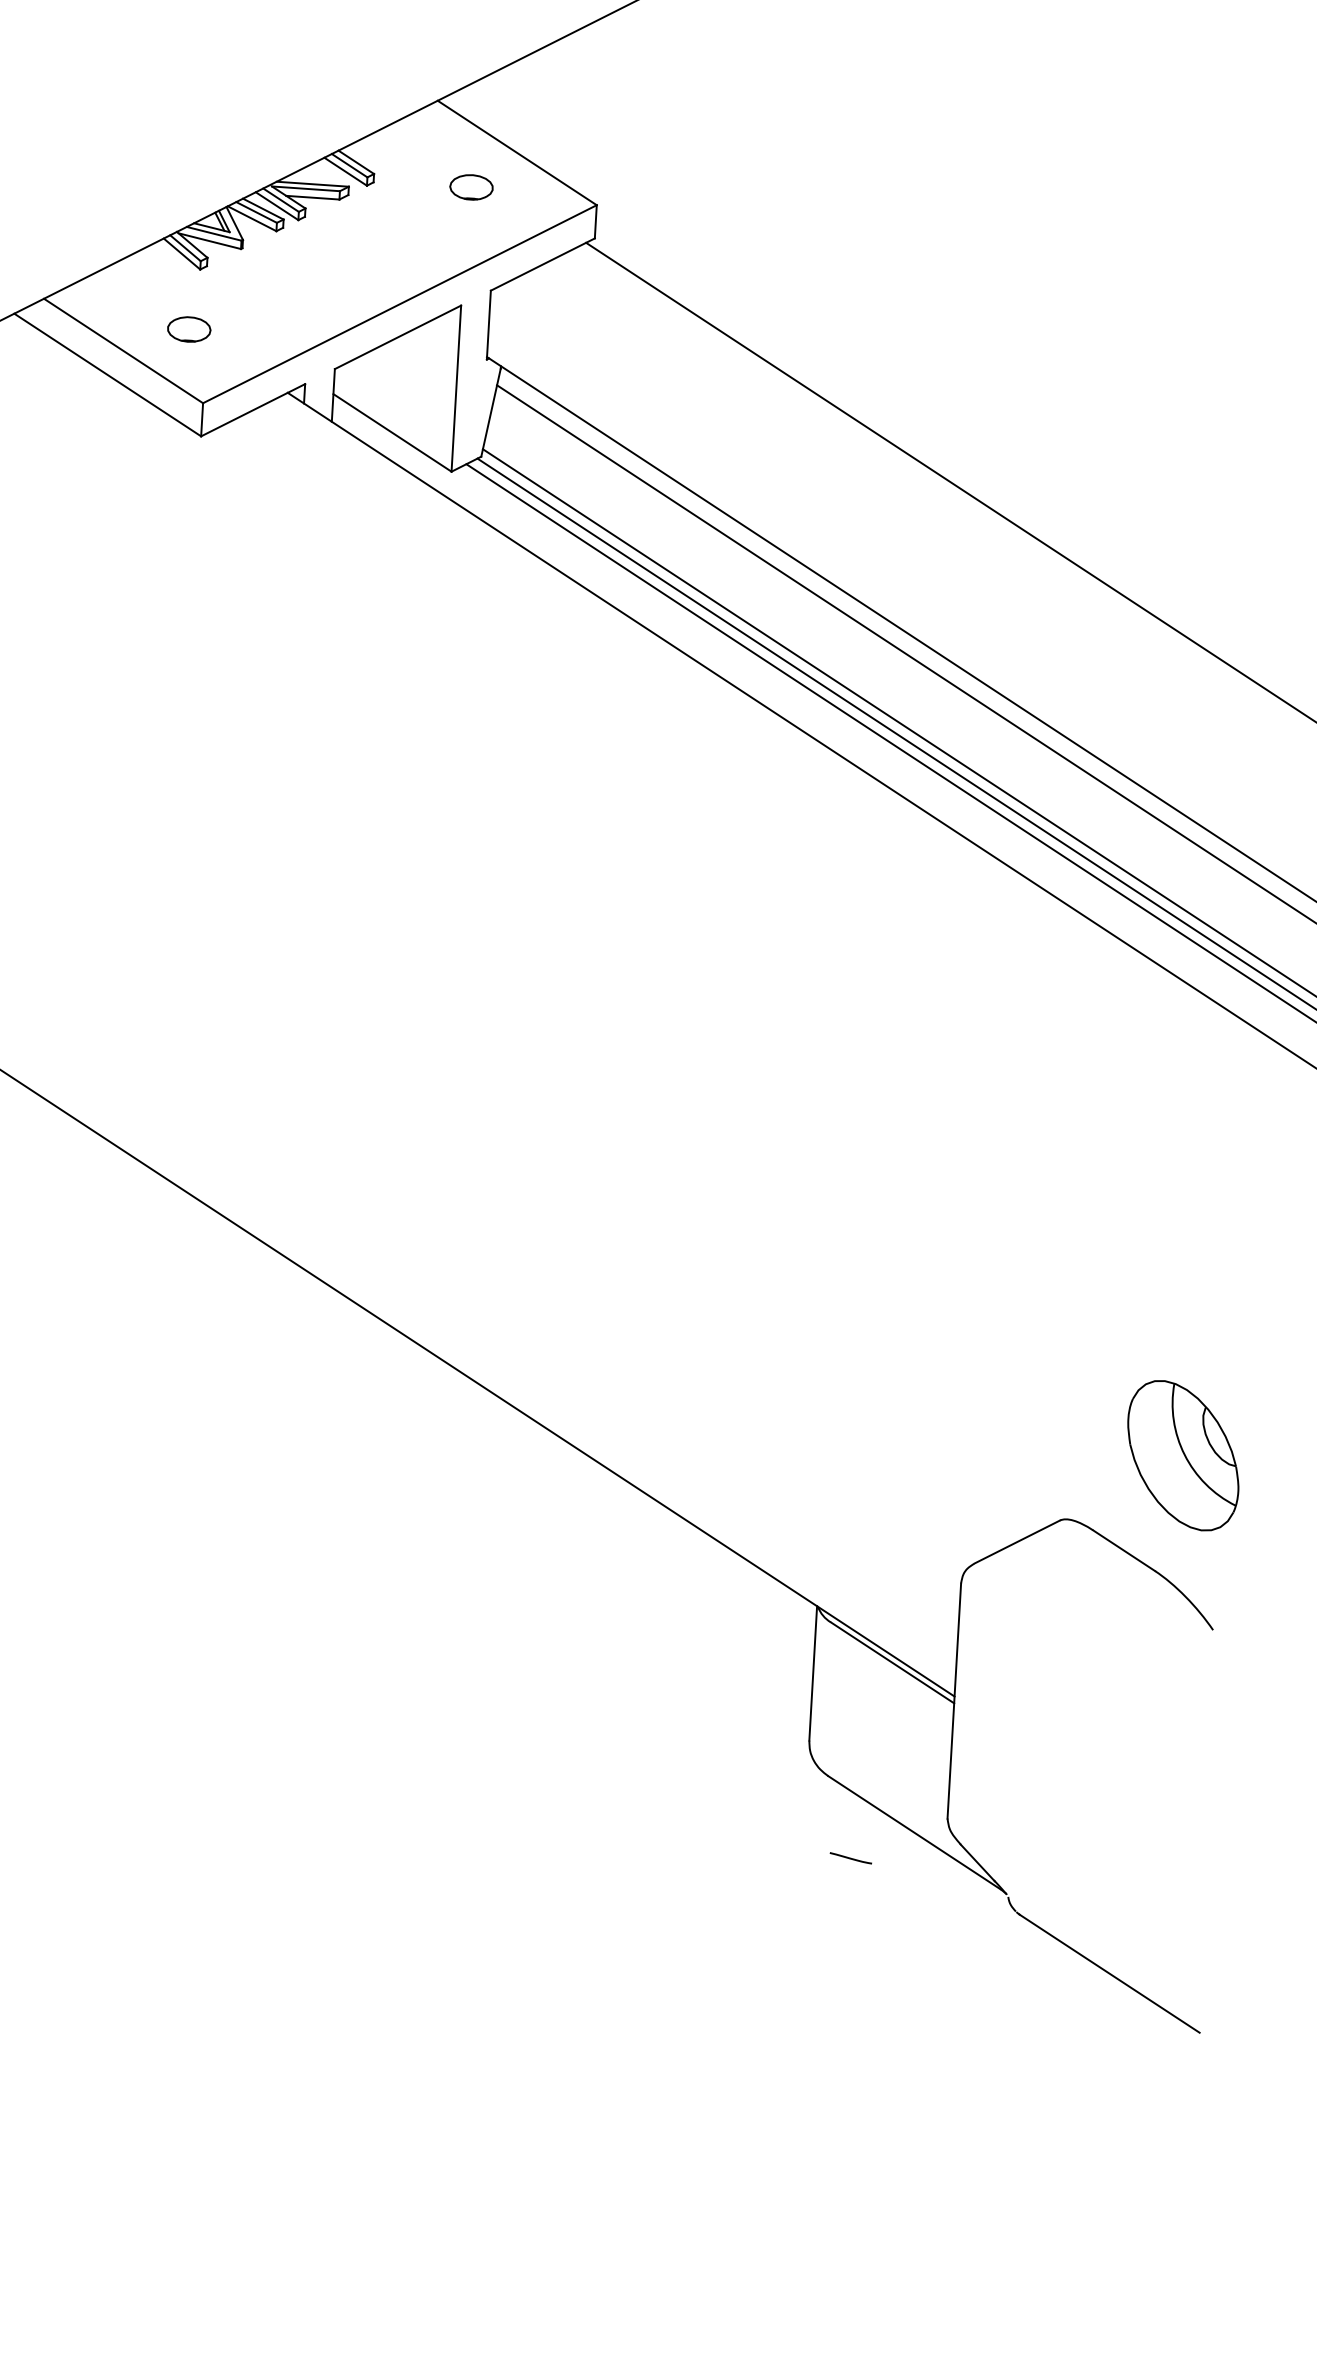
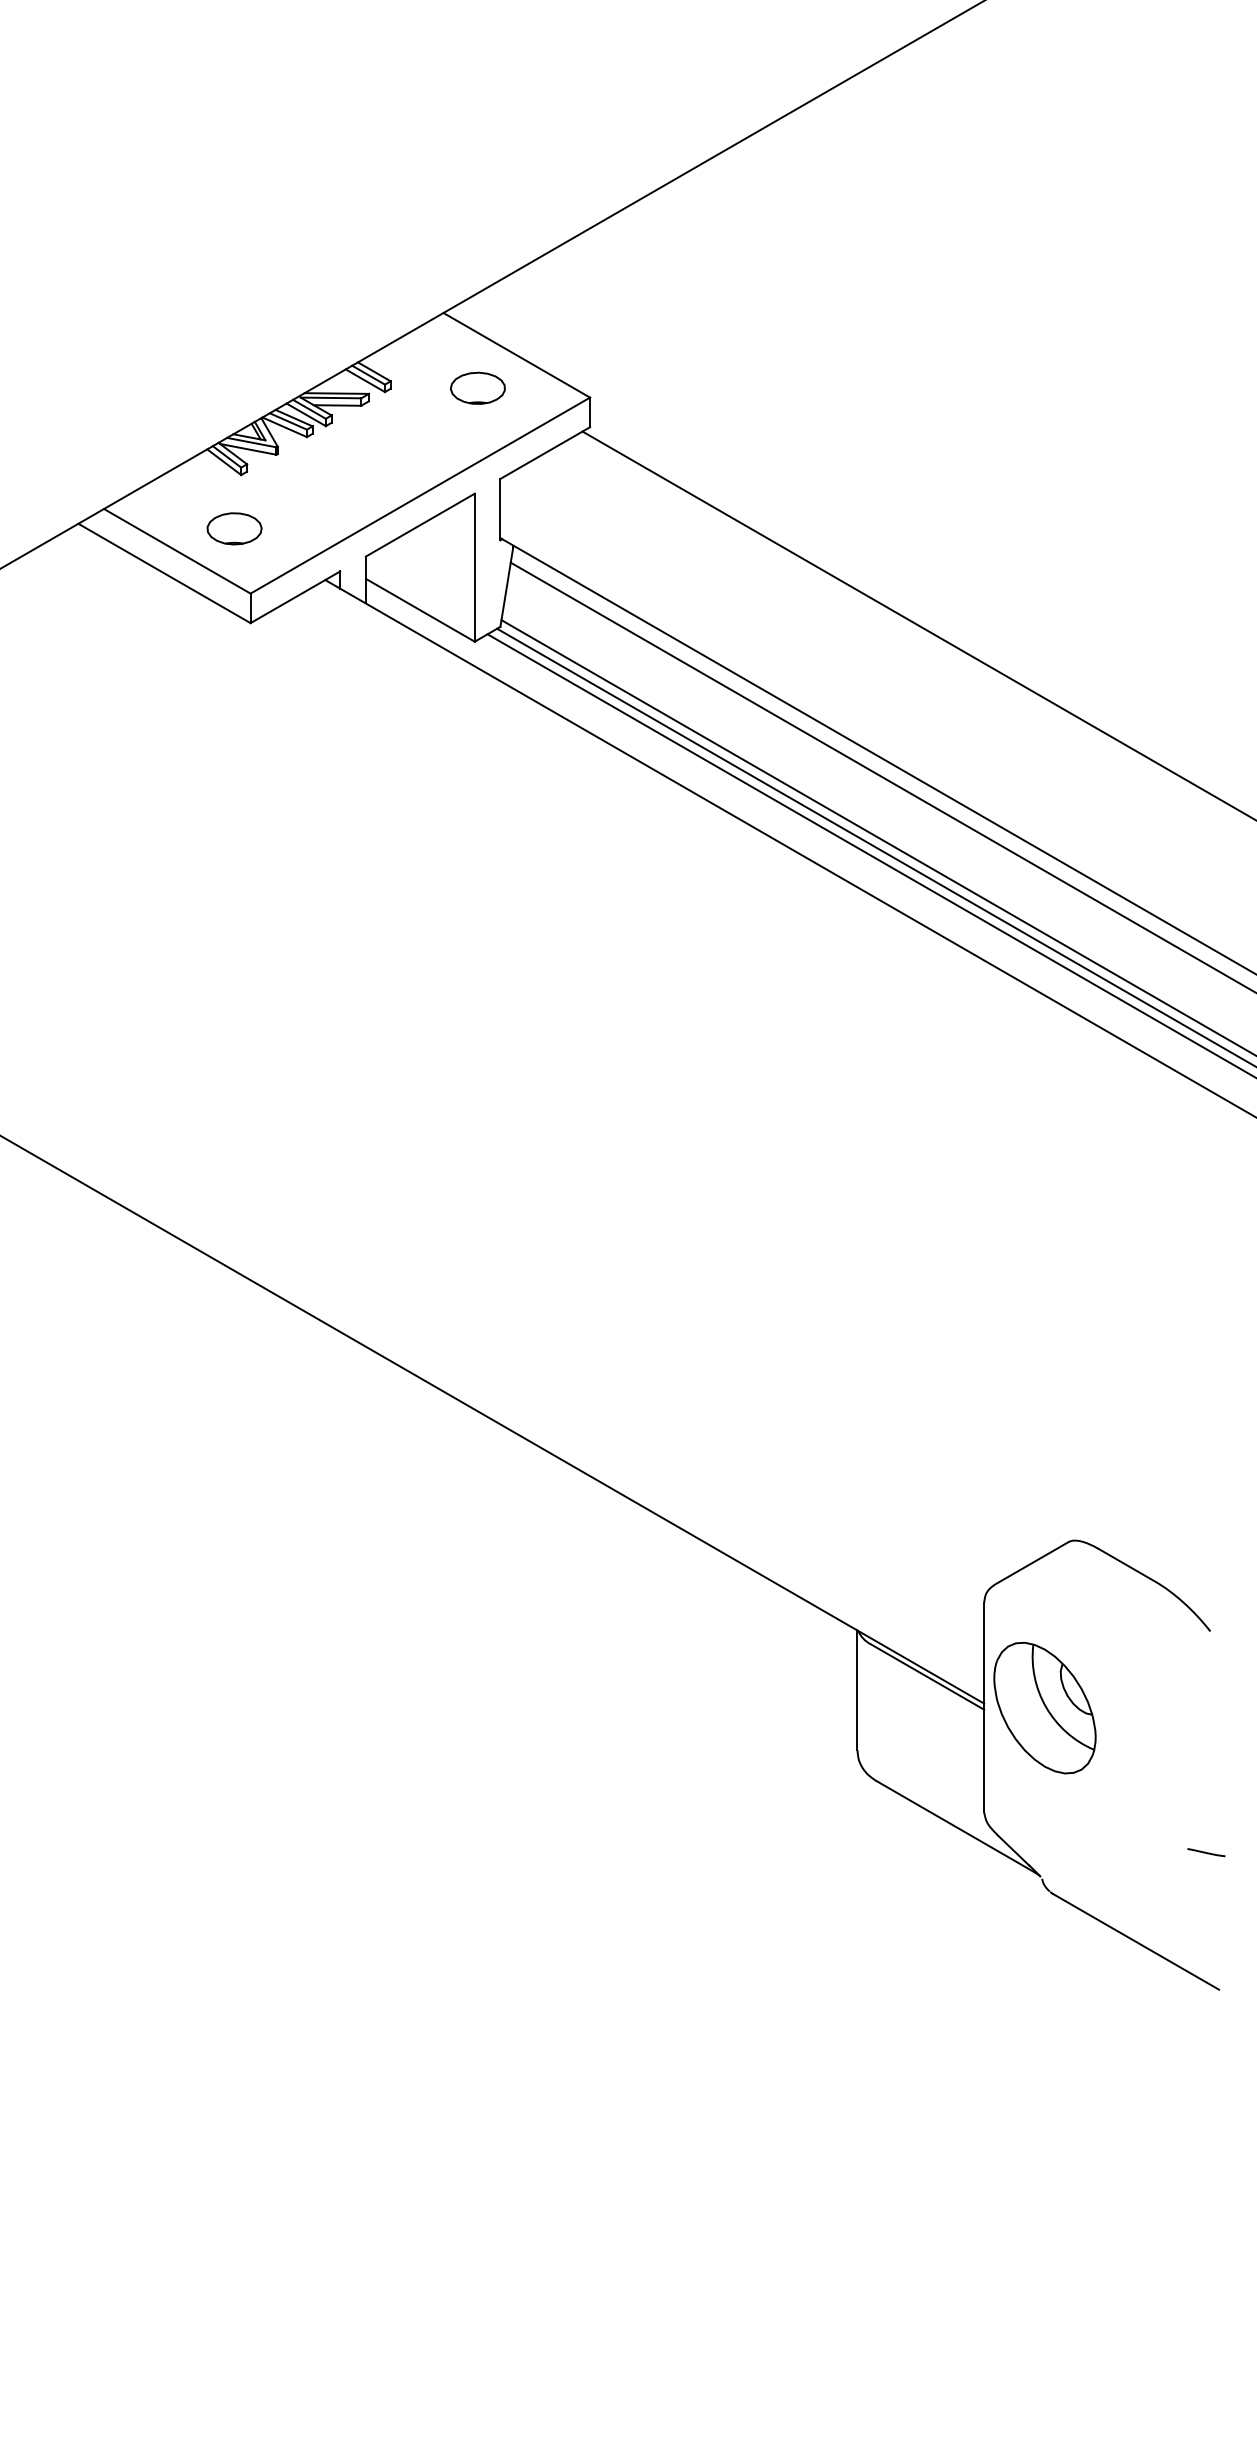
part: (471, 186) -> (477, 387), size x1.43
part: (189, 329) -> (234, 528), size x1.43
part: (1182, 1455) -> (1044, 1707), moved
line: (851, 1858) -> (1206, 1852), moved

